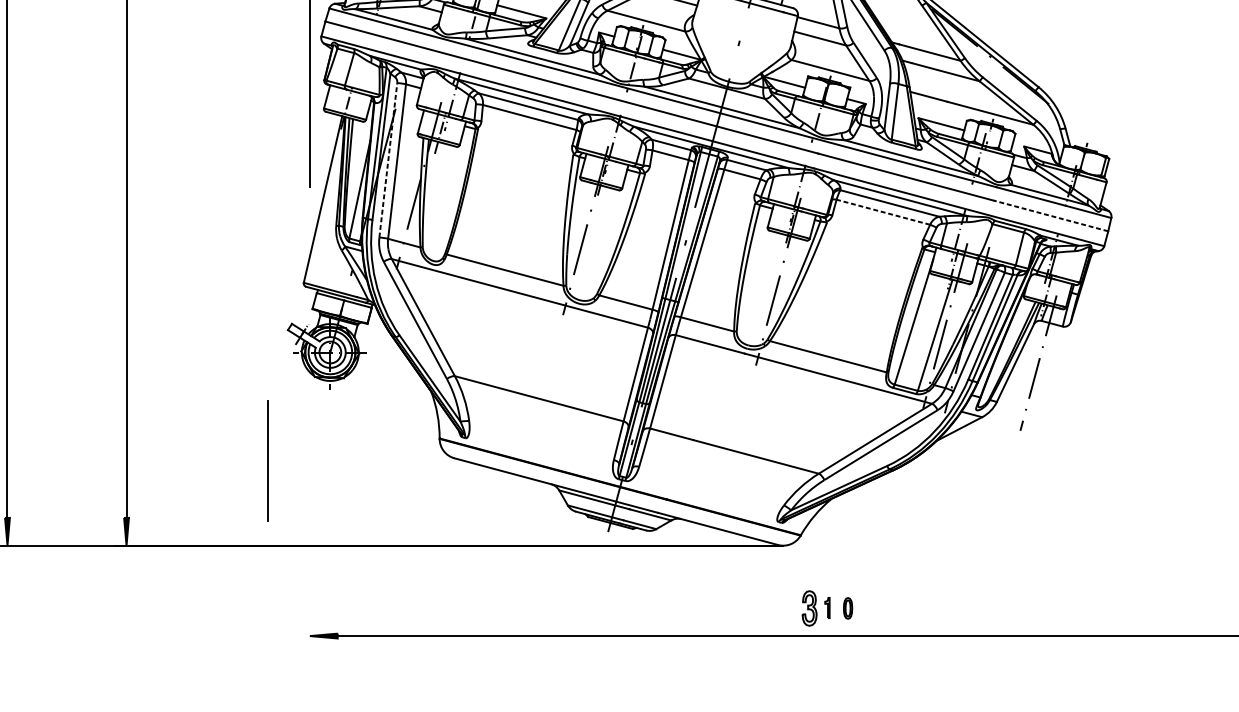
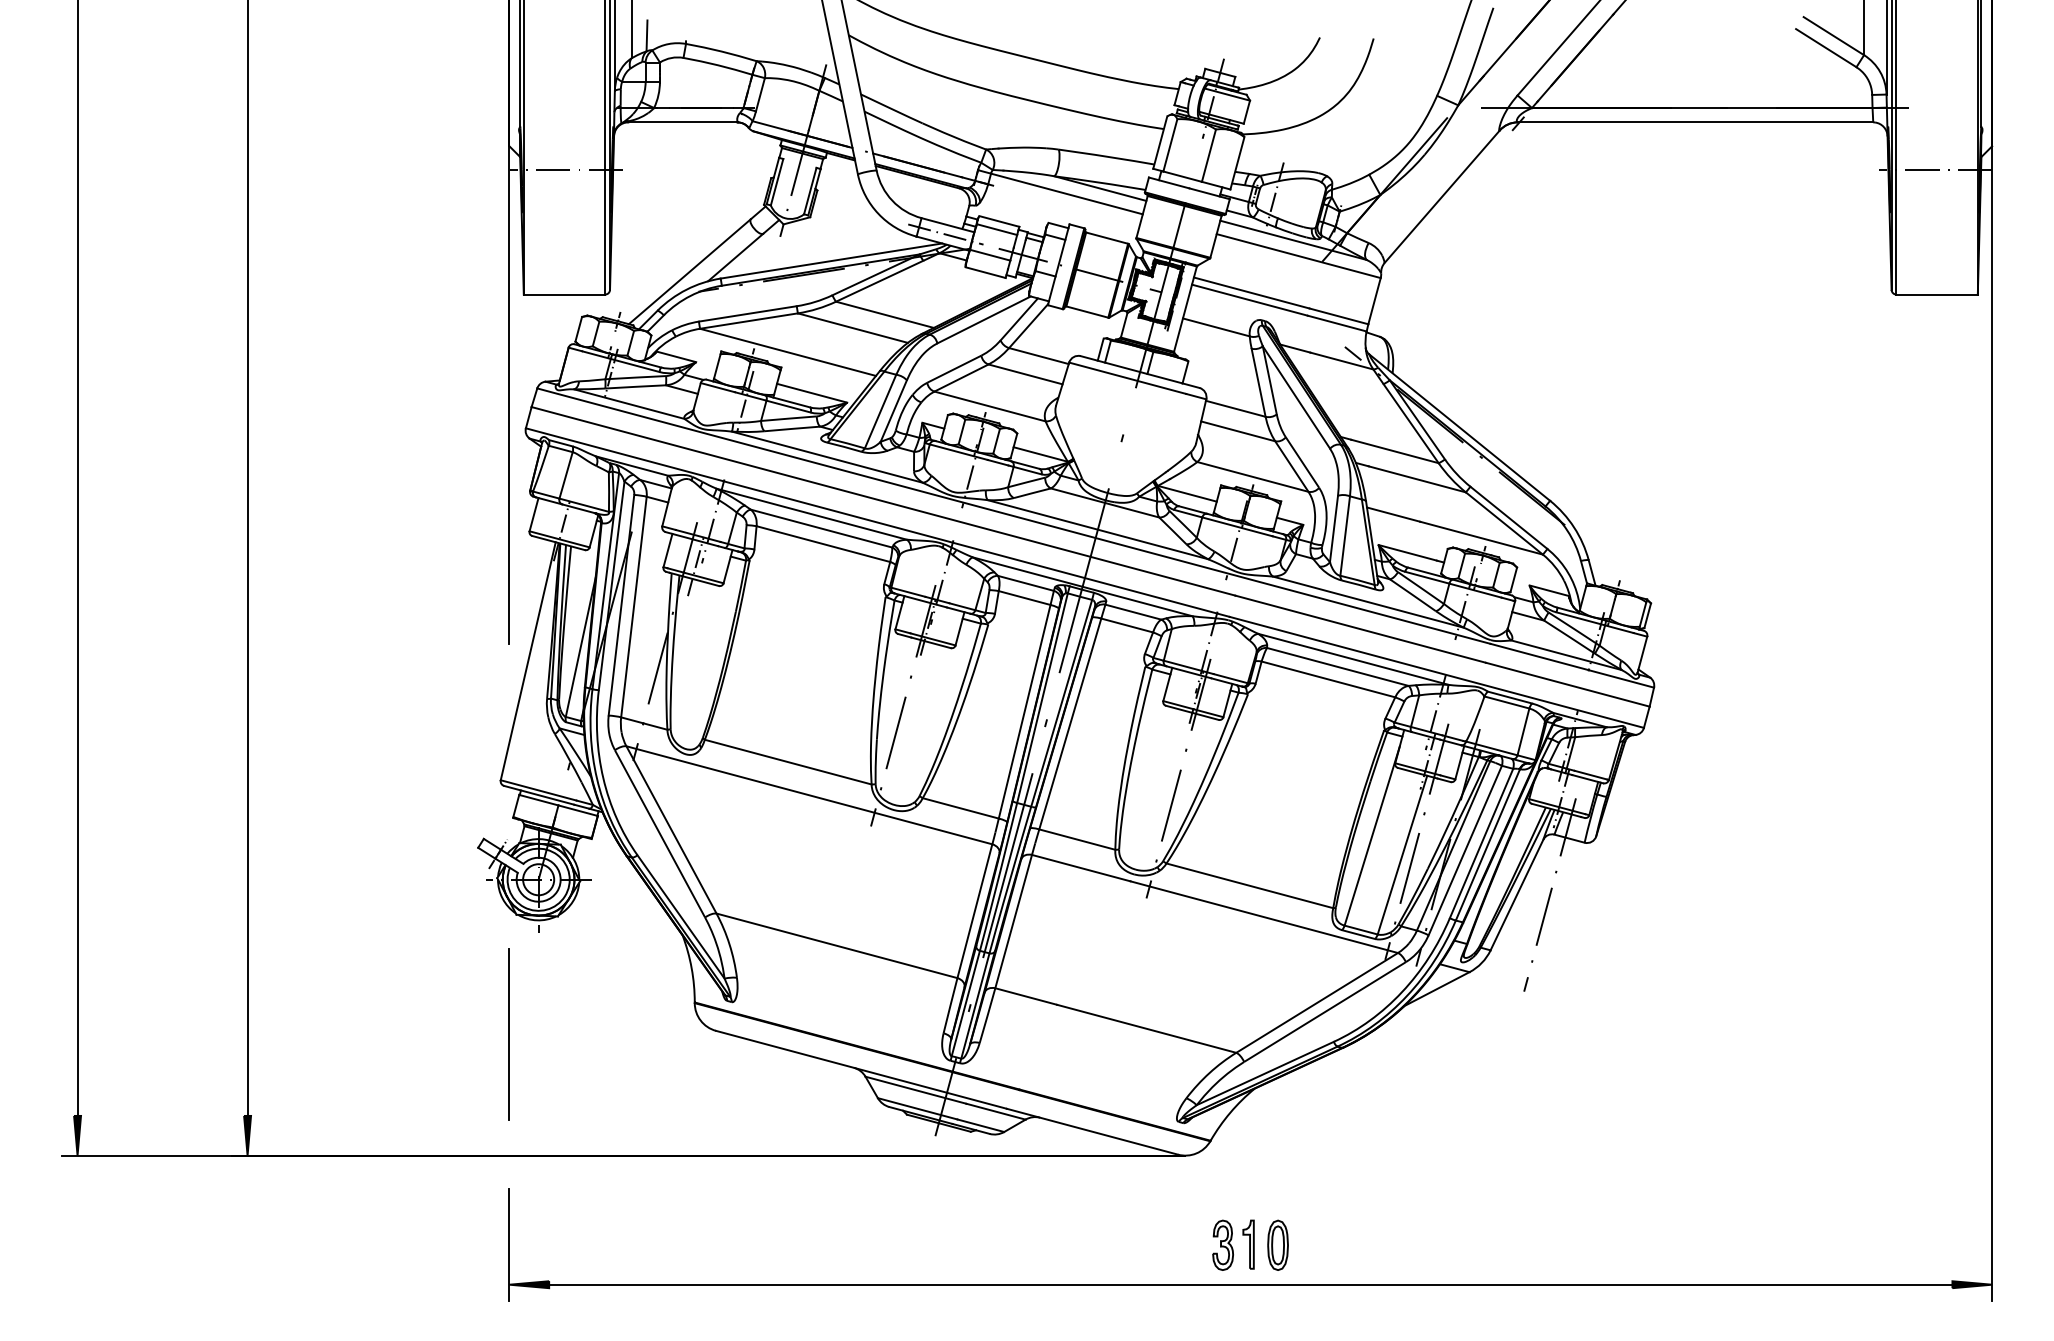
line: (388, 159) -> (621, 604), dashed -> solid
line: (882, 212) -> (1327, 679), dashed -> solid
line: (1050, 215) -> (1567, 684), dashed -> solid
line: (267, 460) -> (508, 1034), moved
line: (309, 607) -> (509, 1244), added
part: (827, 607) -> (1248, 1244), size x1.67
part: (847, 607) -> (1277, 1244), size x1.67

